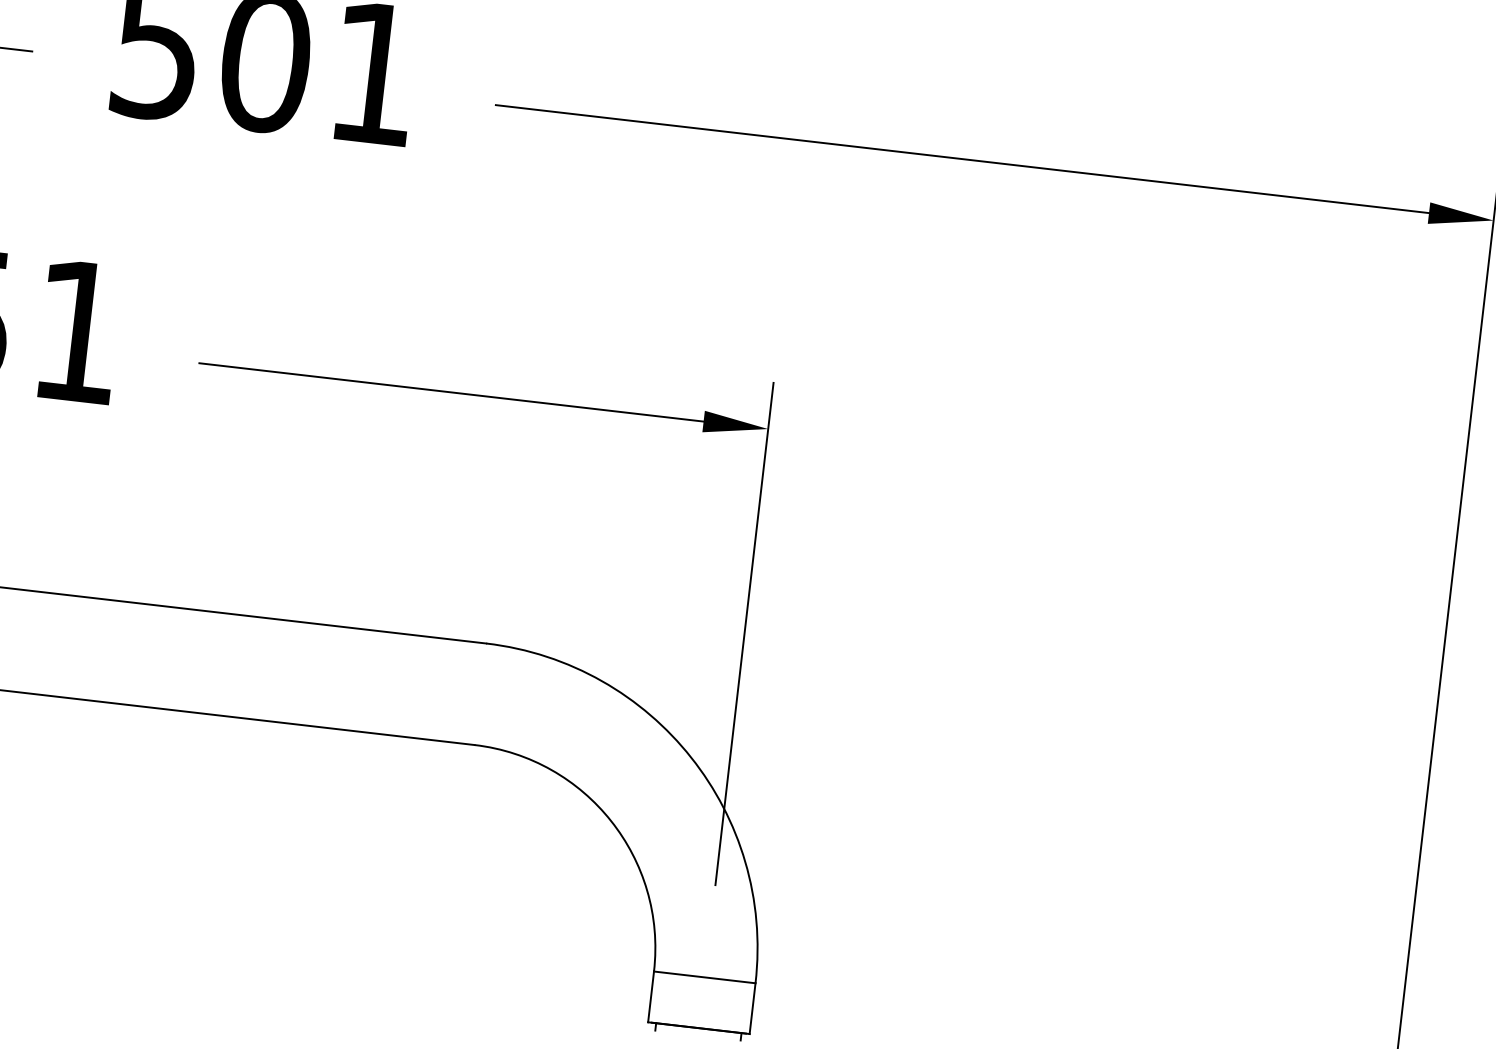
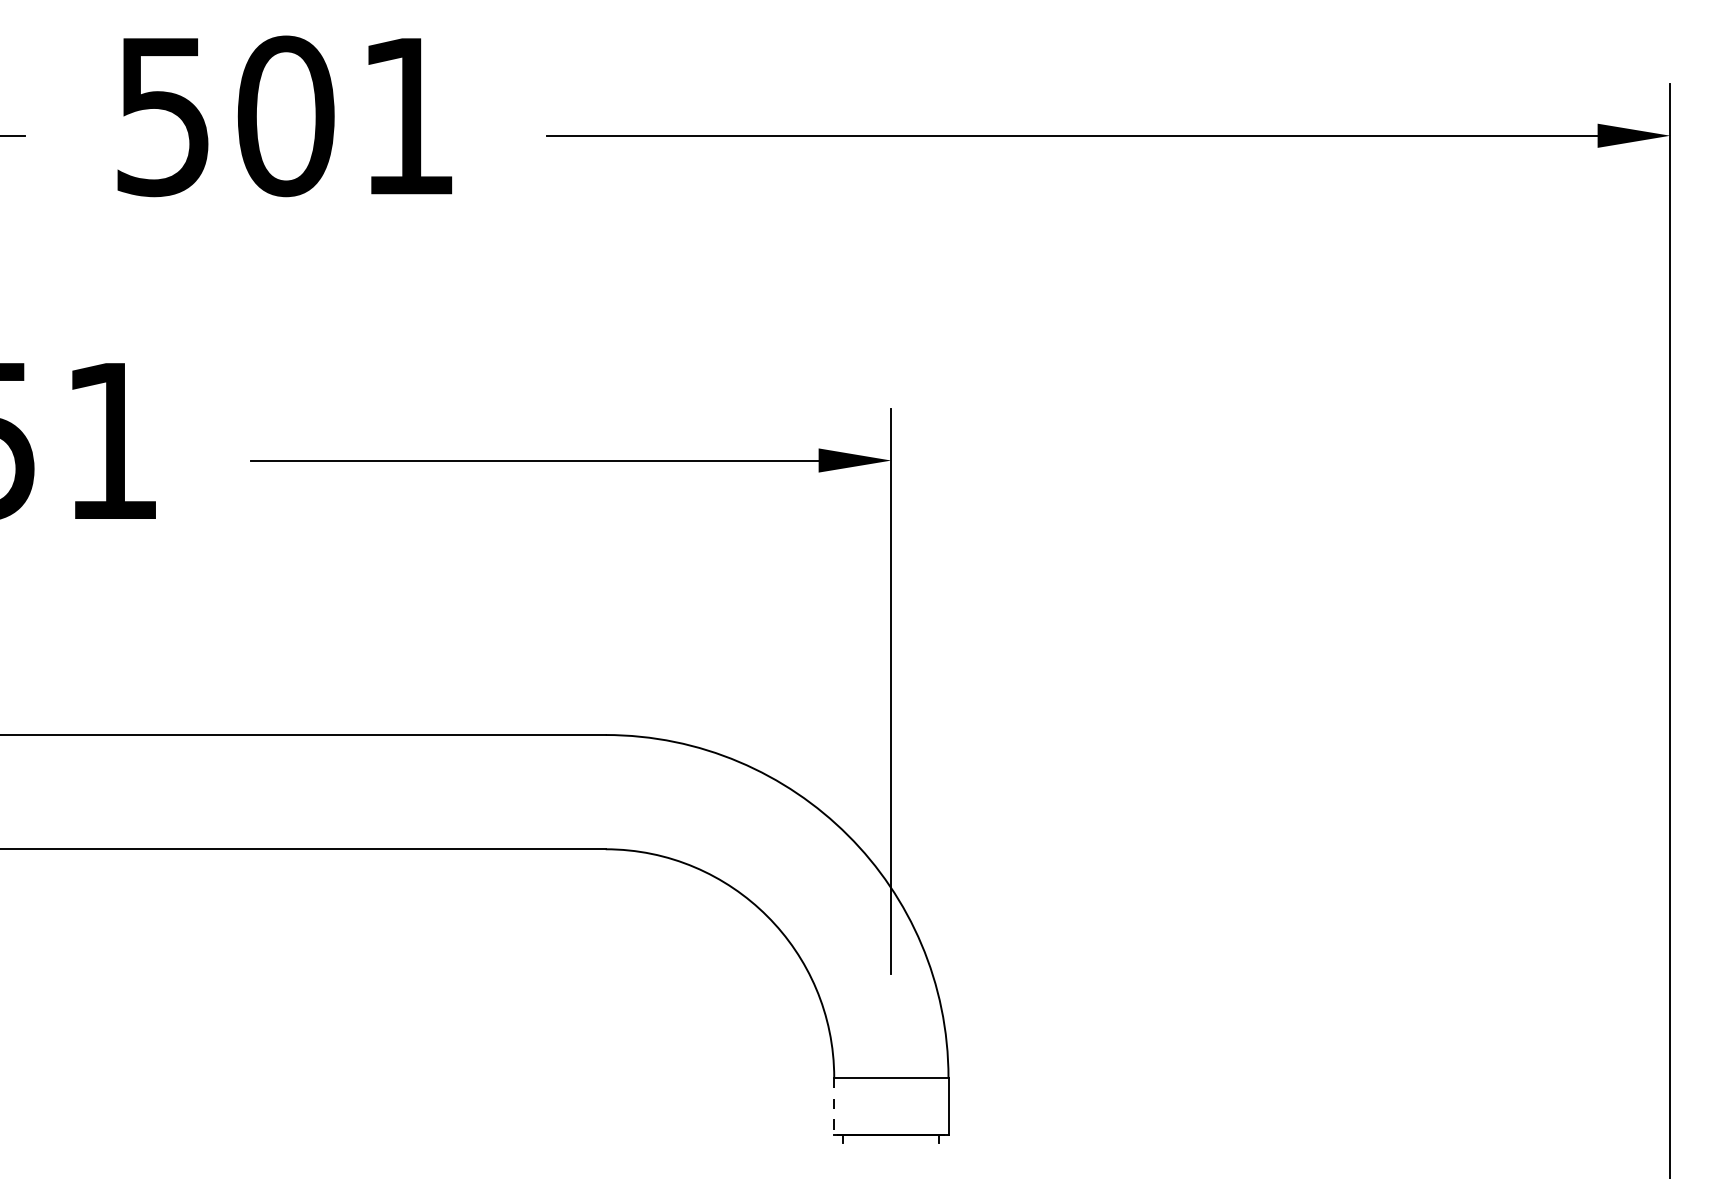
line: (651, 997) -> (834, 1106), solid -> dashed

